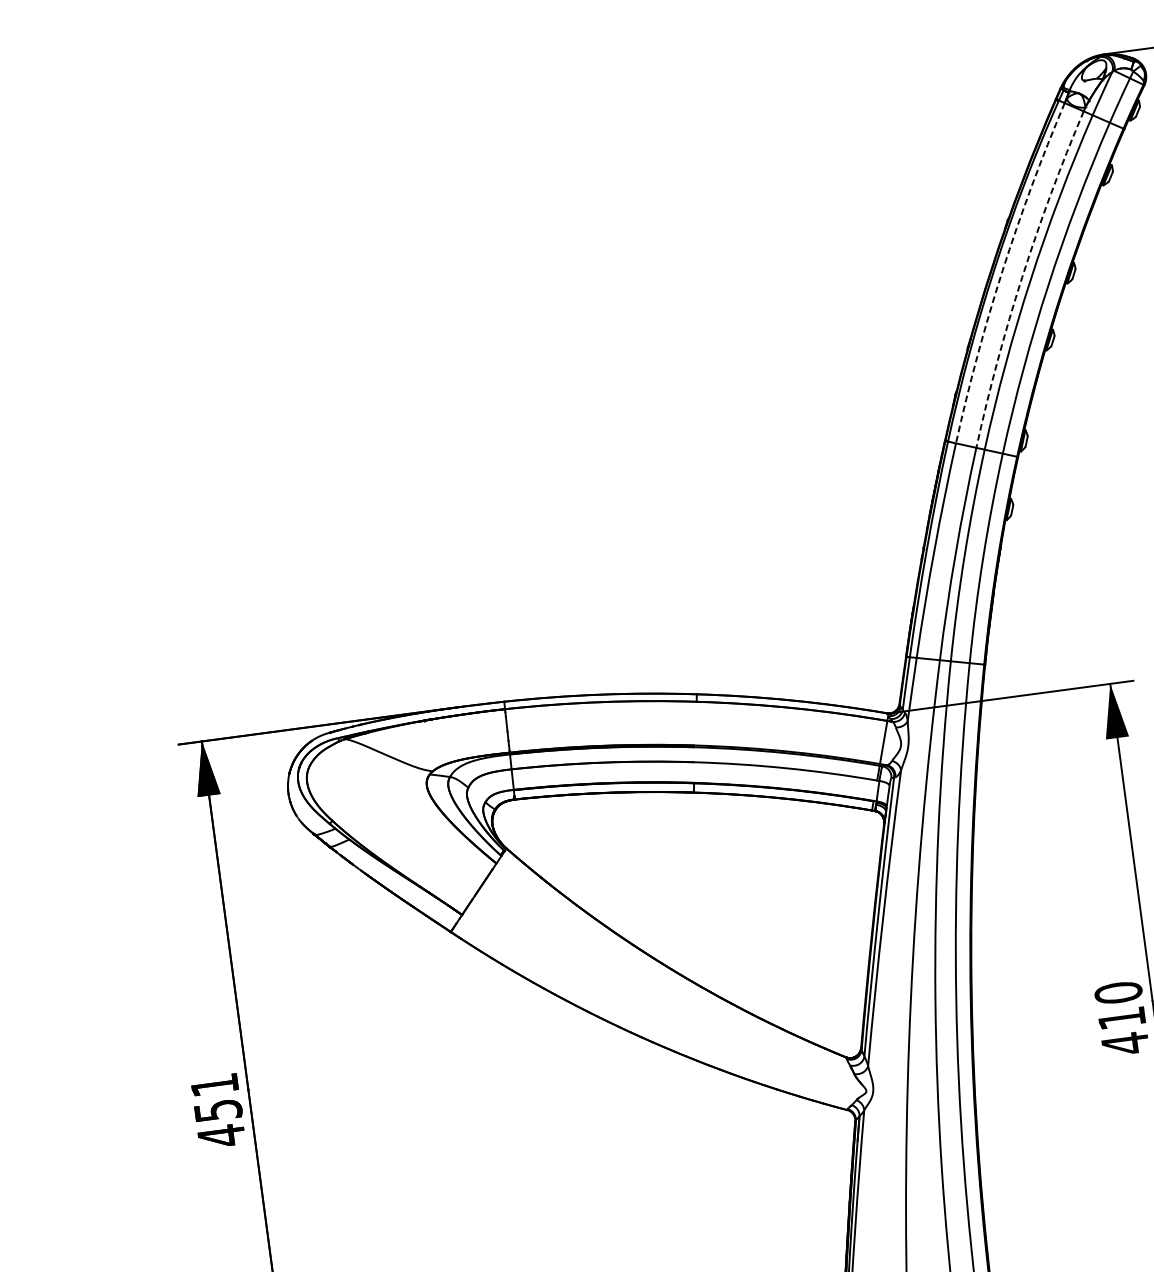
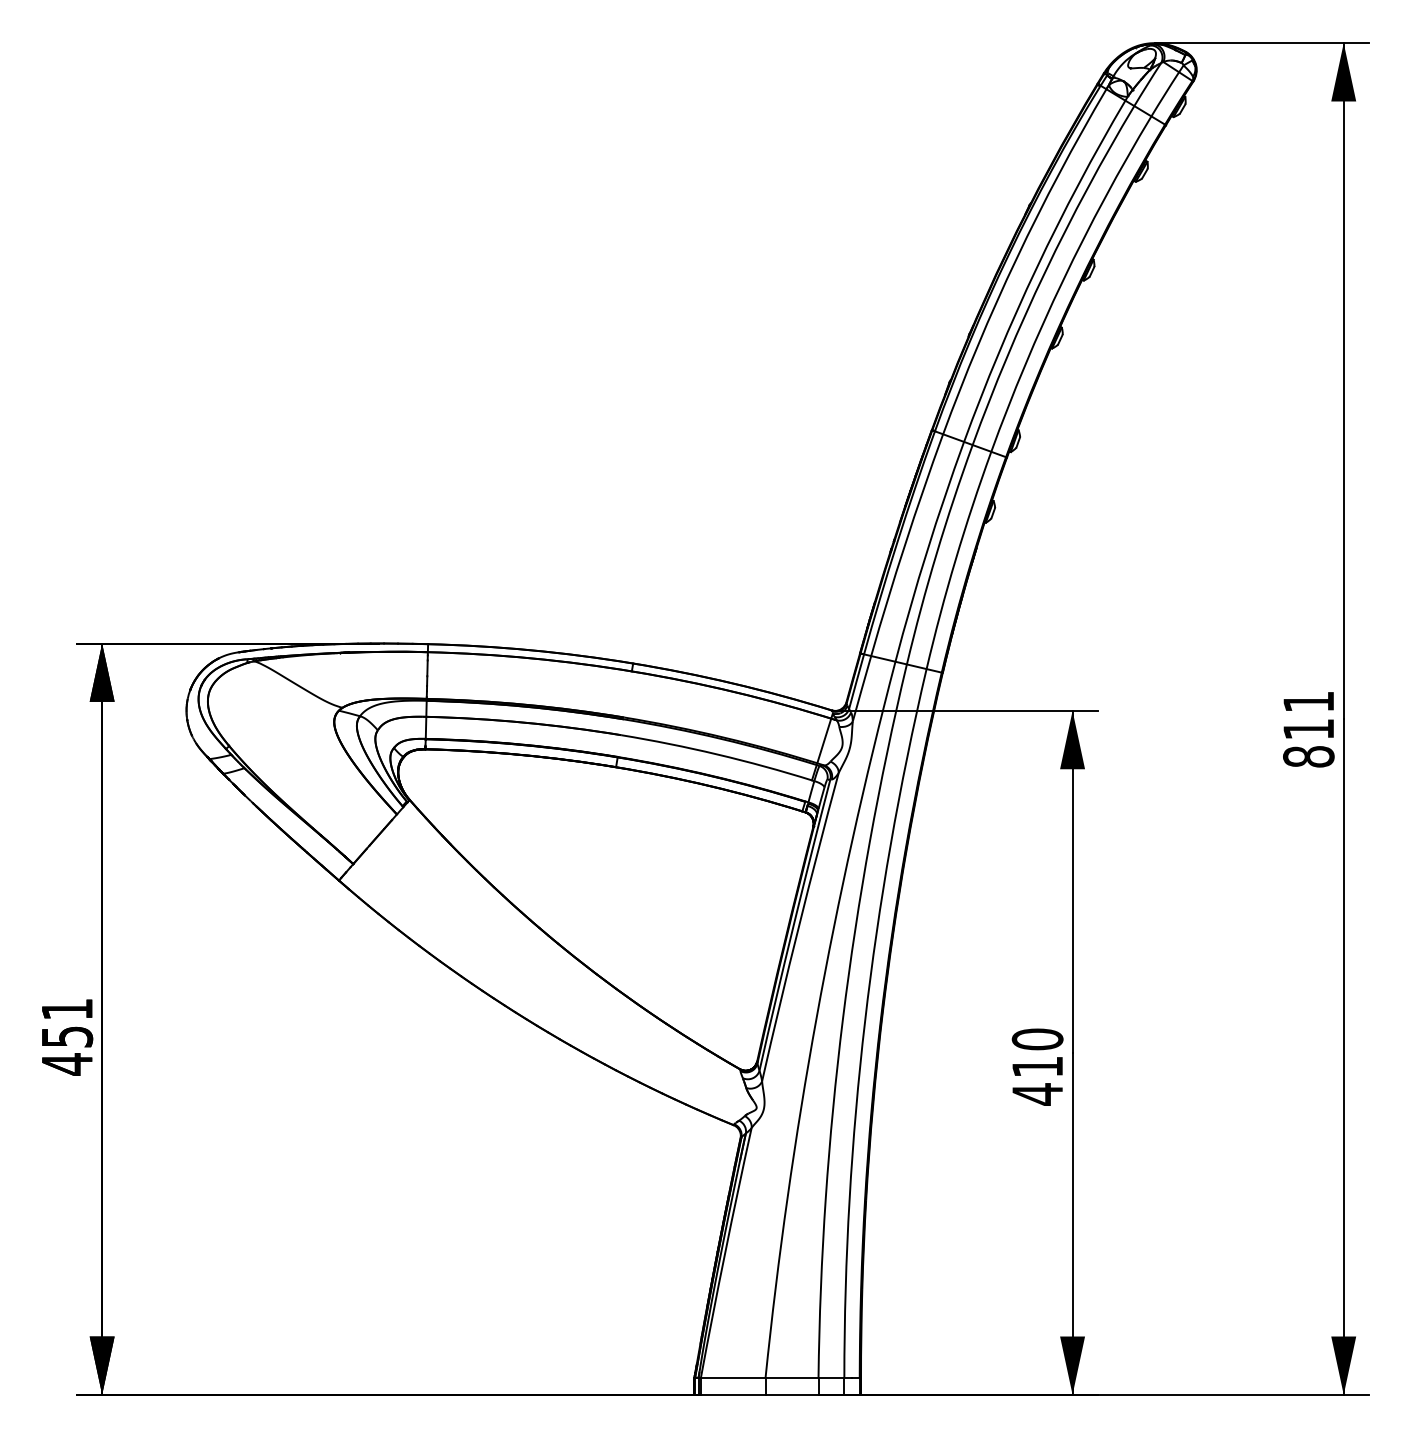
arc: (1002, 271) -> (1016, 258), dashed -> solid
arc: (1021, 277) -> (1036, 267), dashed -> solid

